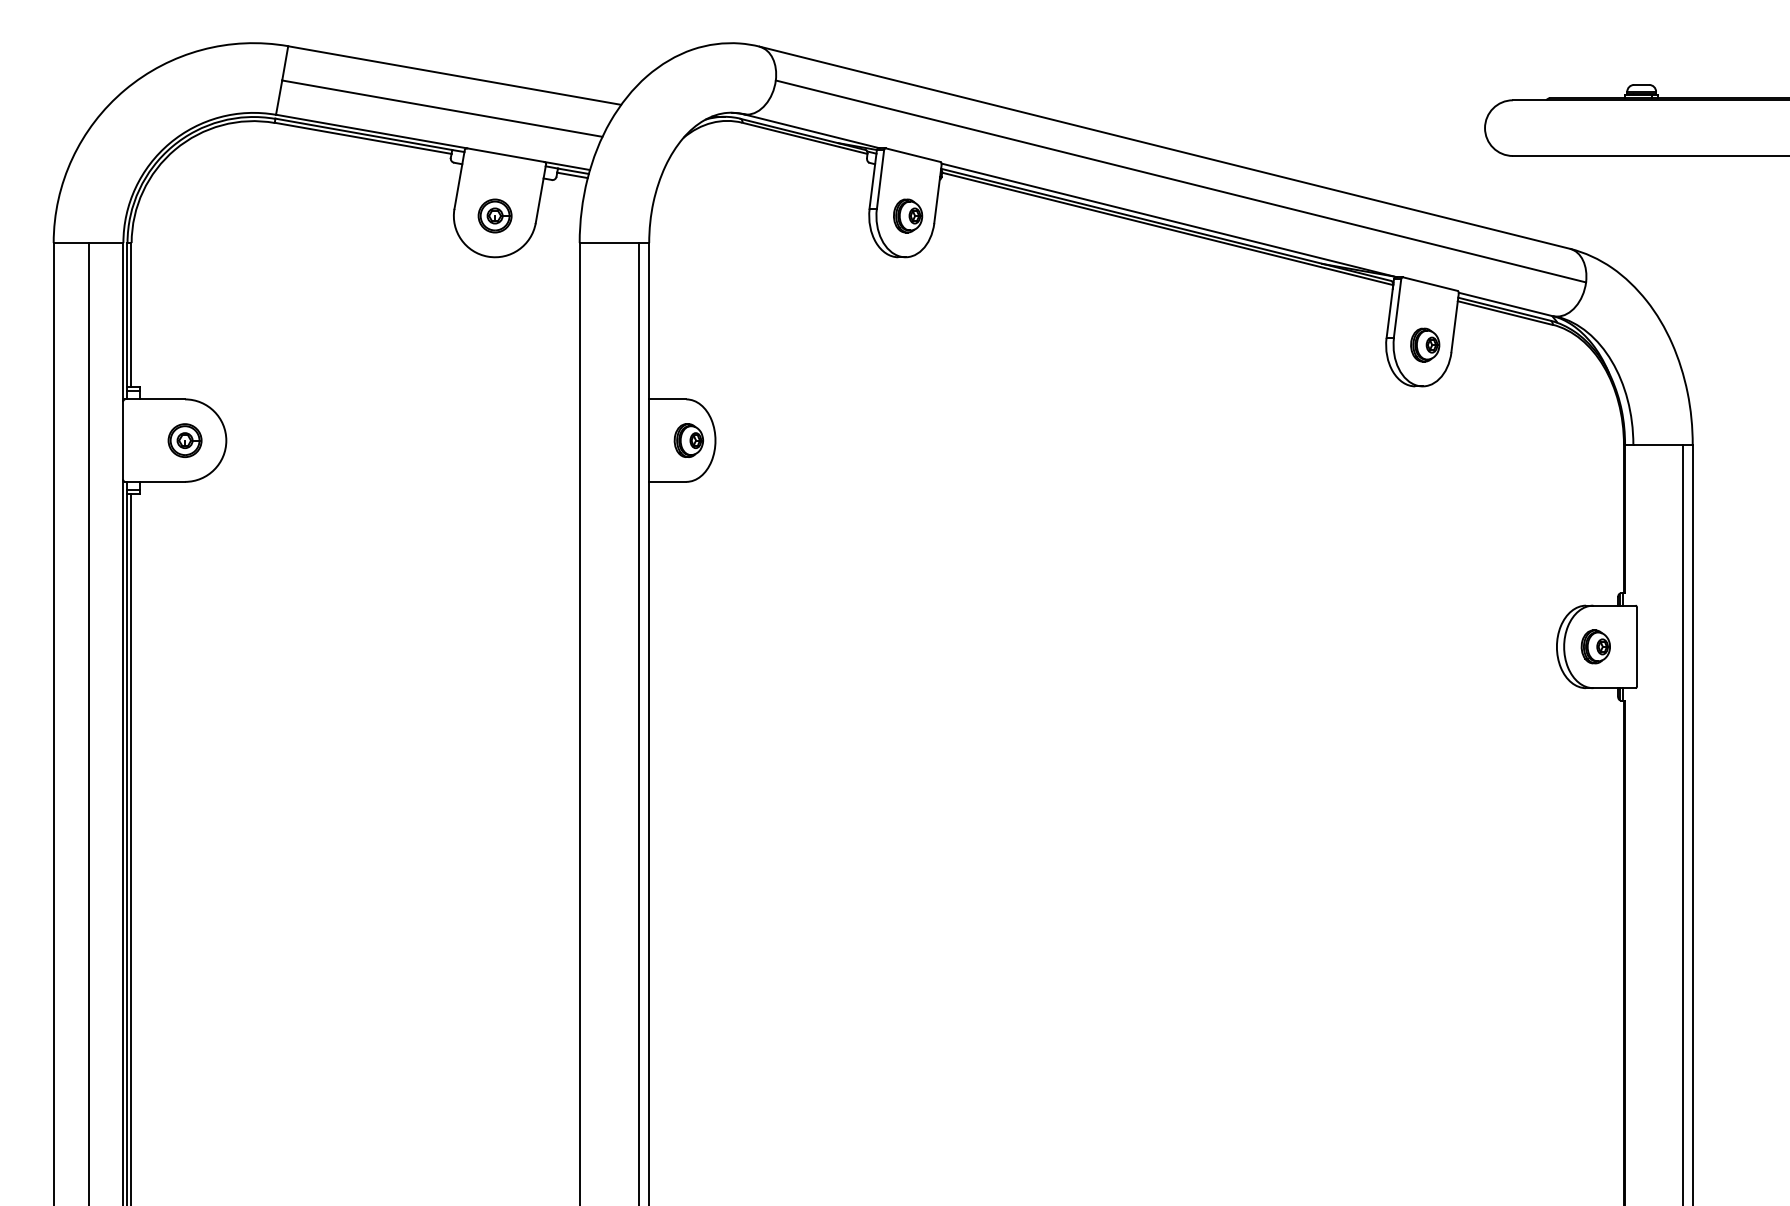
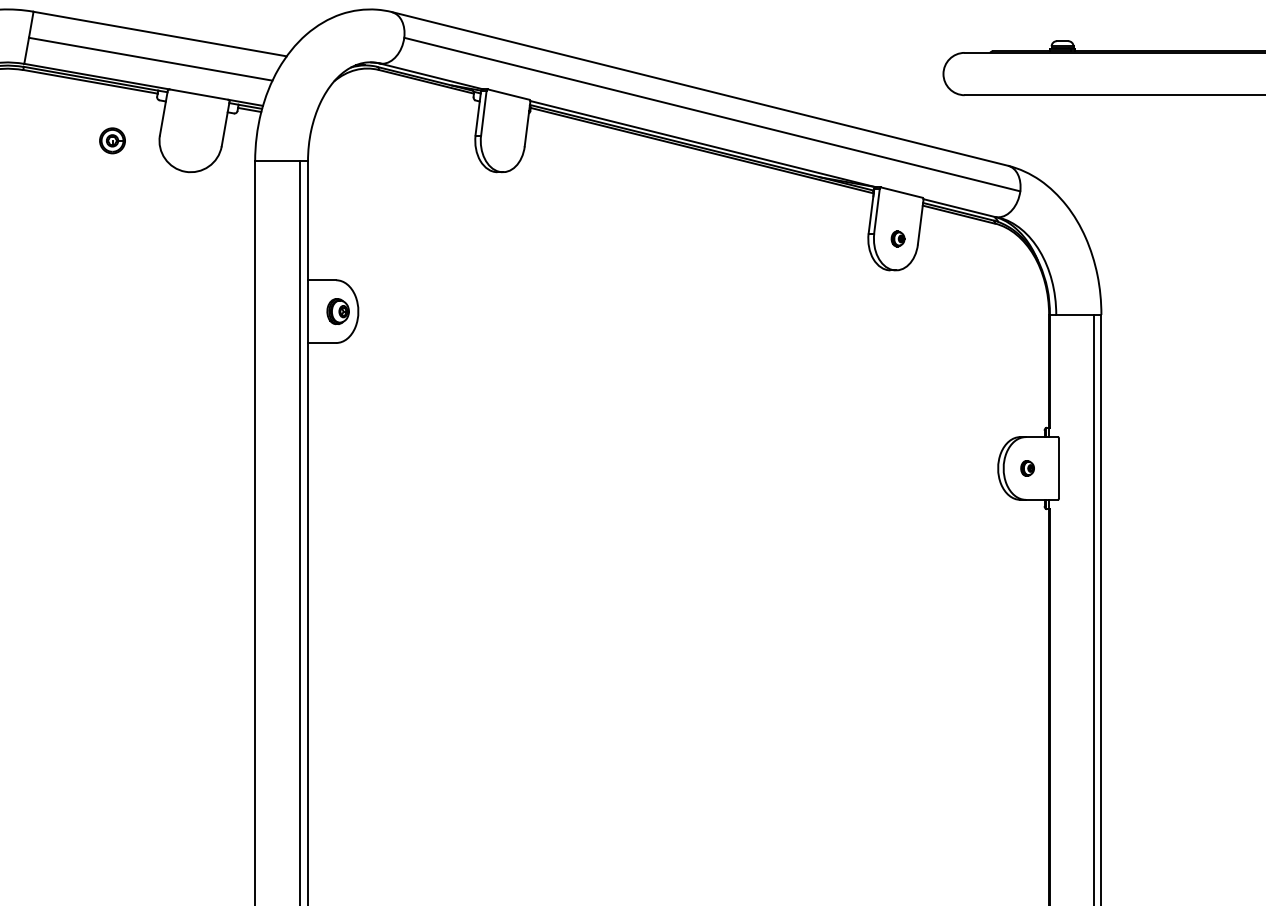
part: (494, 215) -> (112, 140), moved
part: (908, 215) -> (505, 140), removed
part: (1425, 344) -> (898, 238), size x0.6
part: (1595, 646) -> (1027, 468), size x0.6

